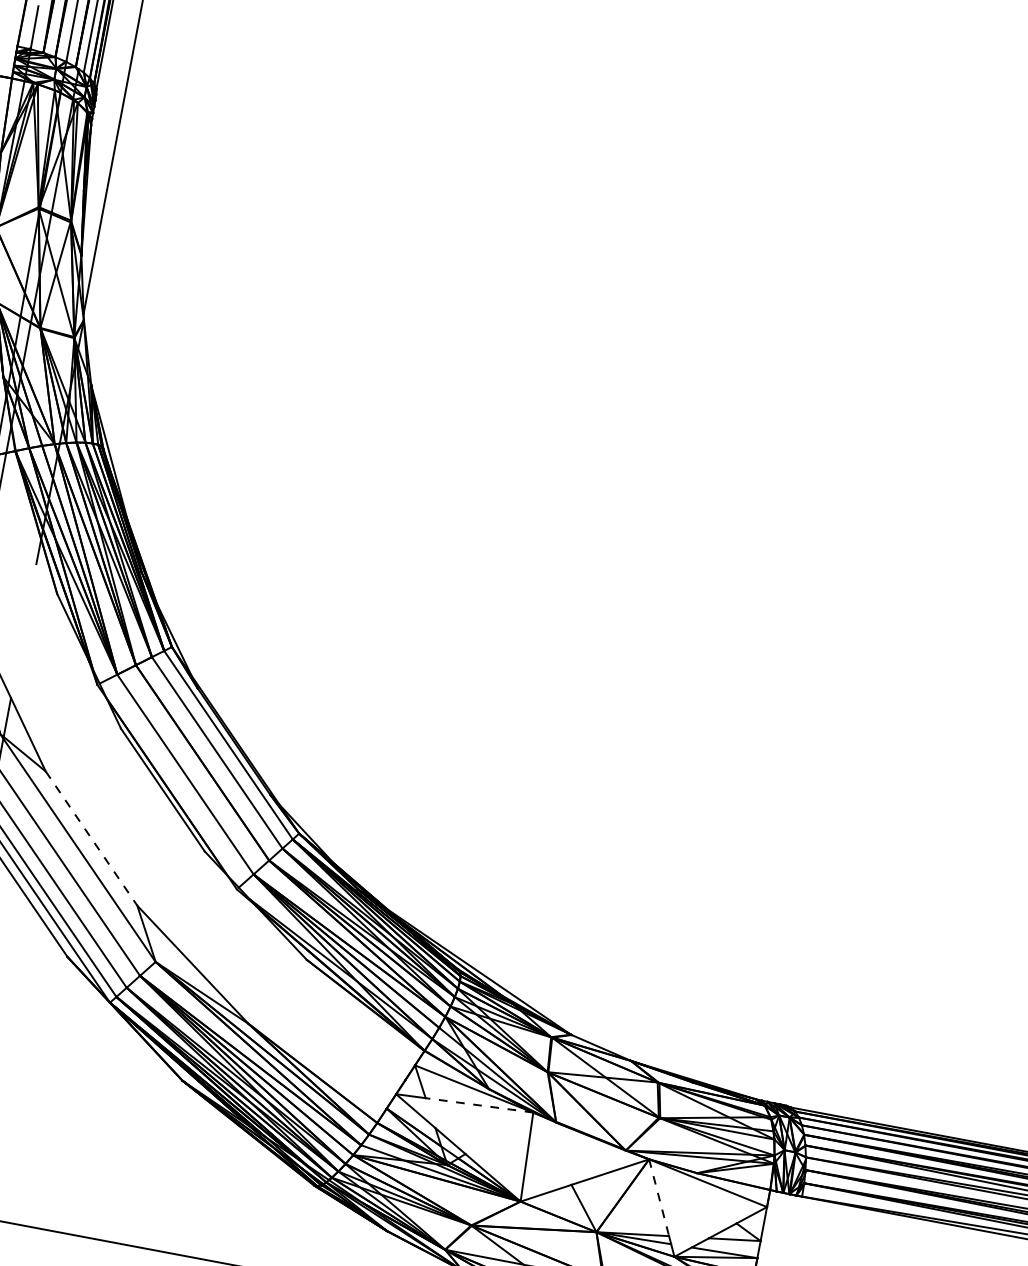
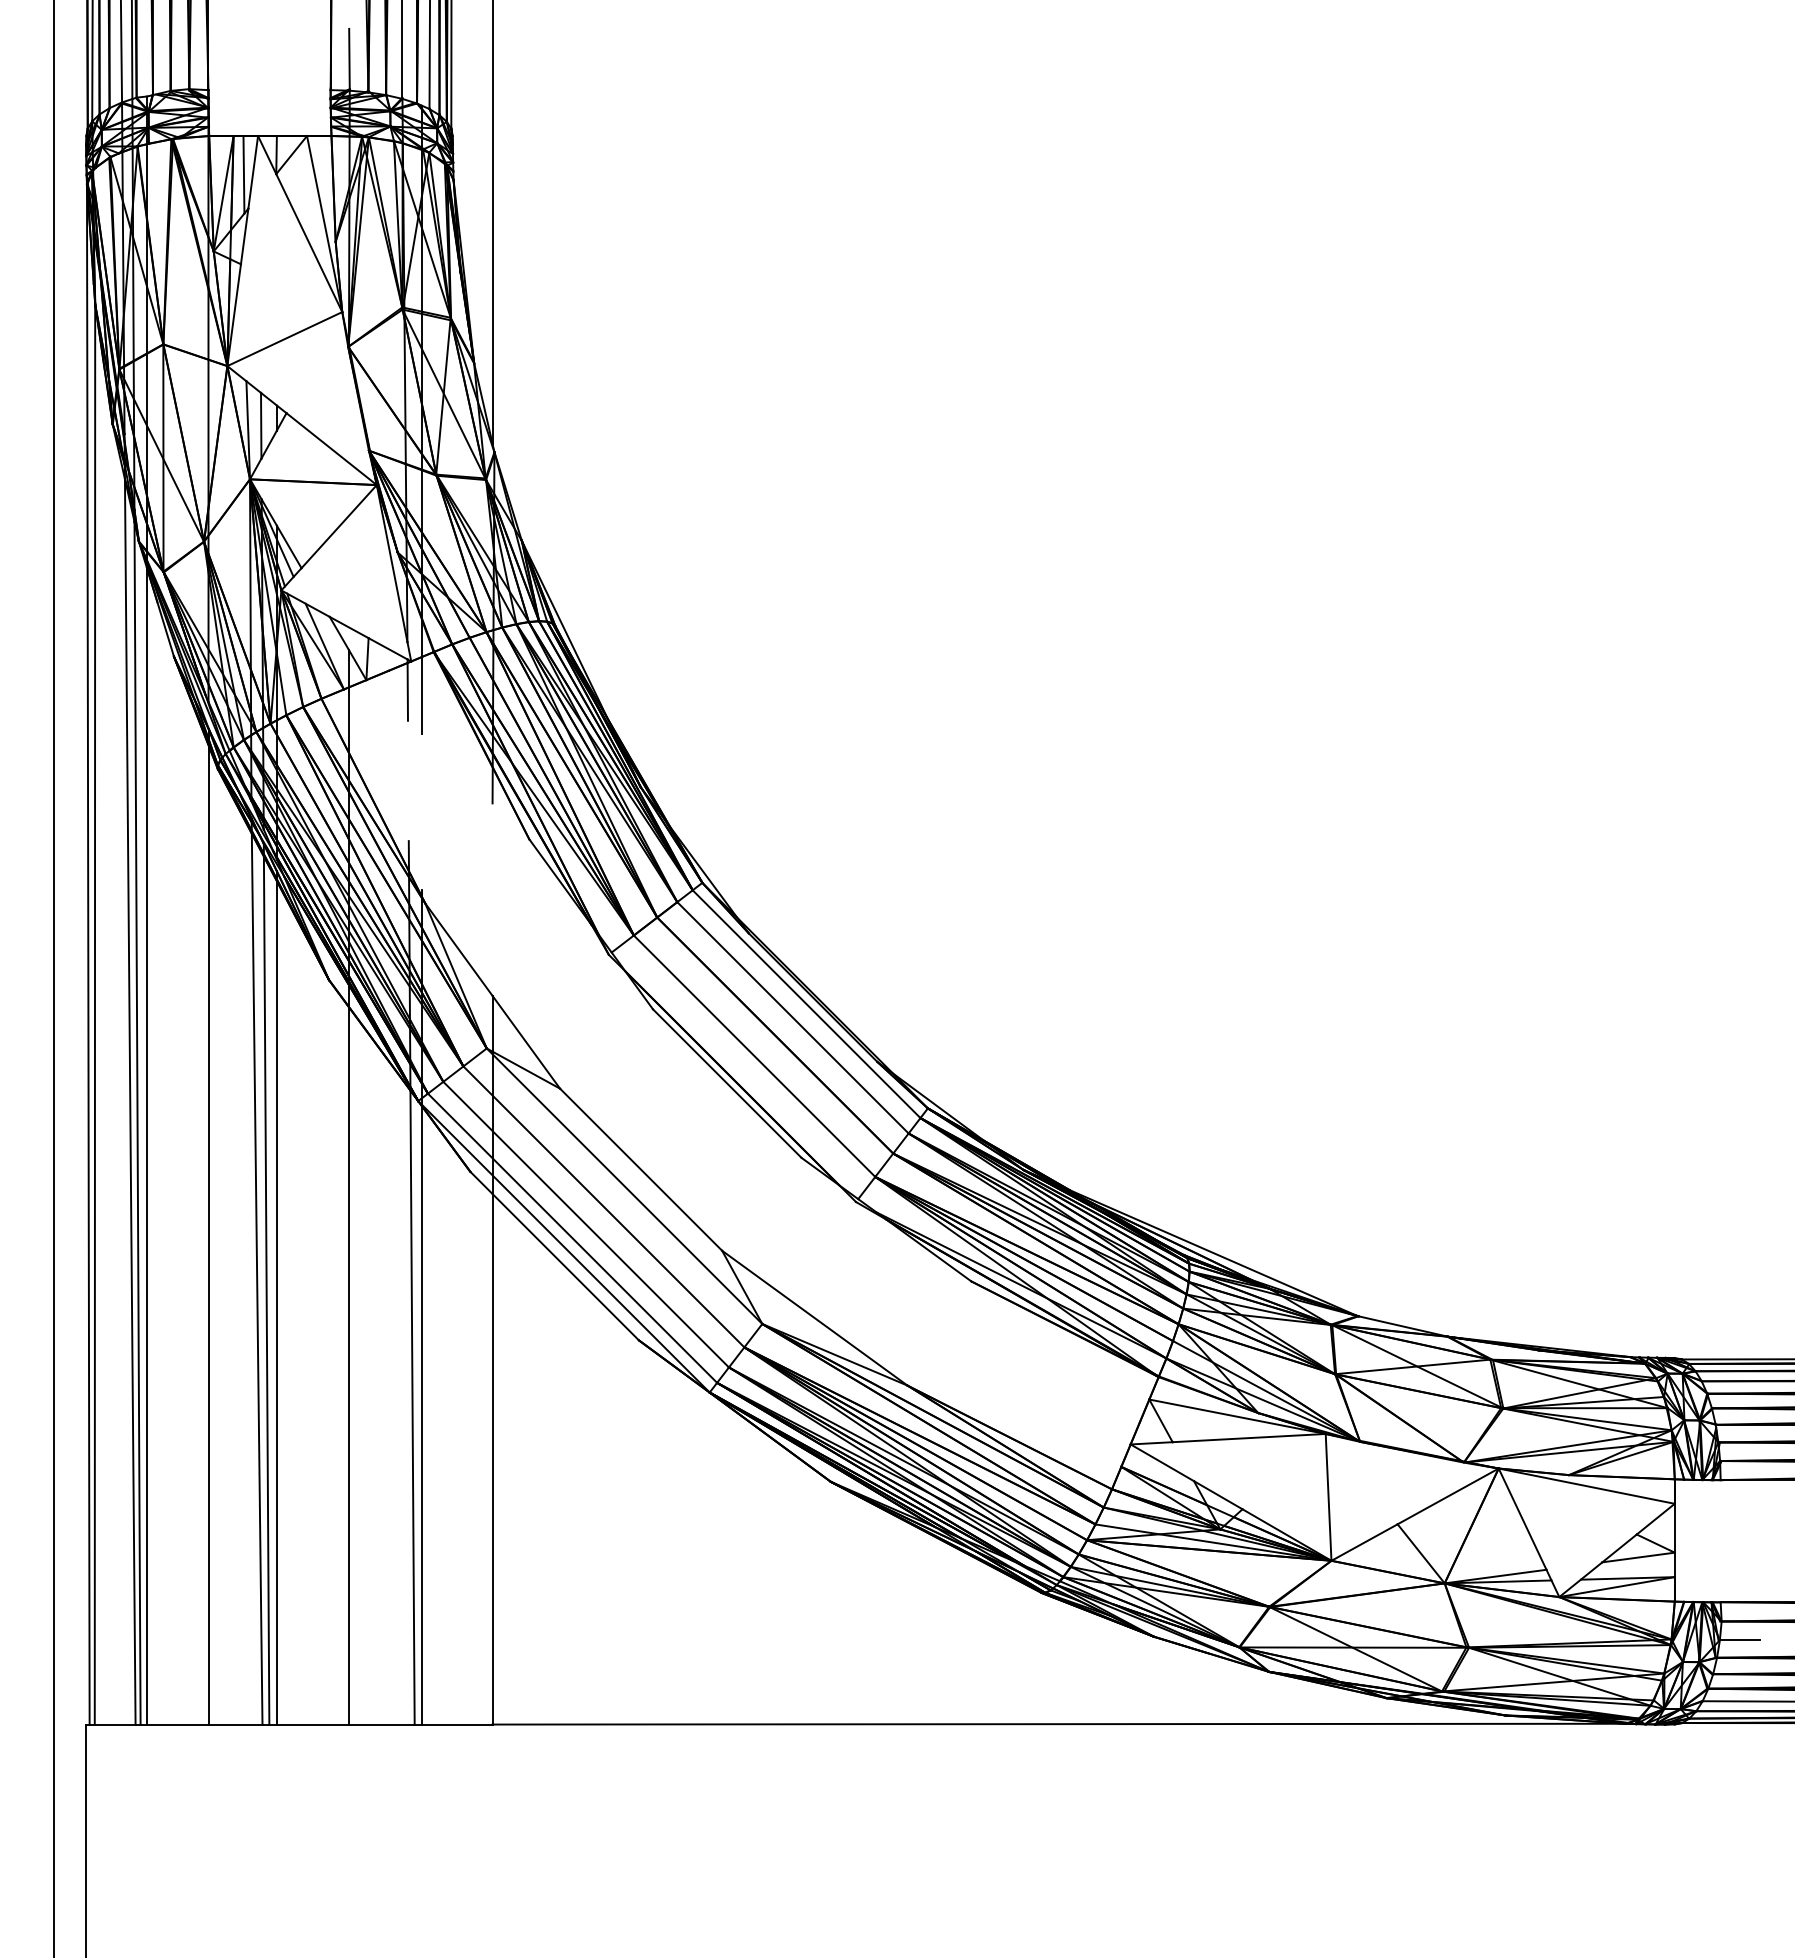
line: (91, 838) -> (641, 1169), dashed -> solid
line: (479, 1105) -> (1249, 1438), dashed -> solid
line: (659, 1197) -> (1522, 1519), dashed -> solid

